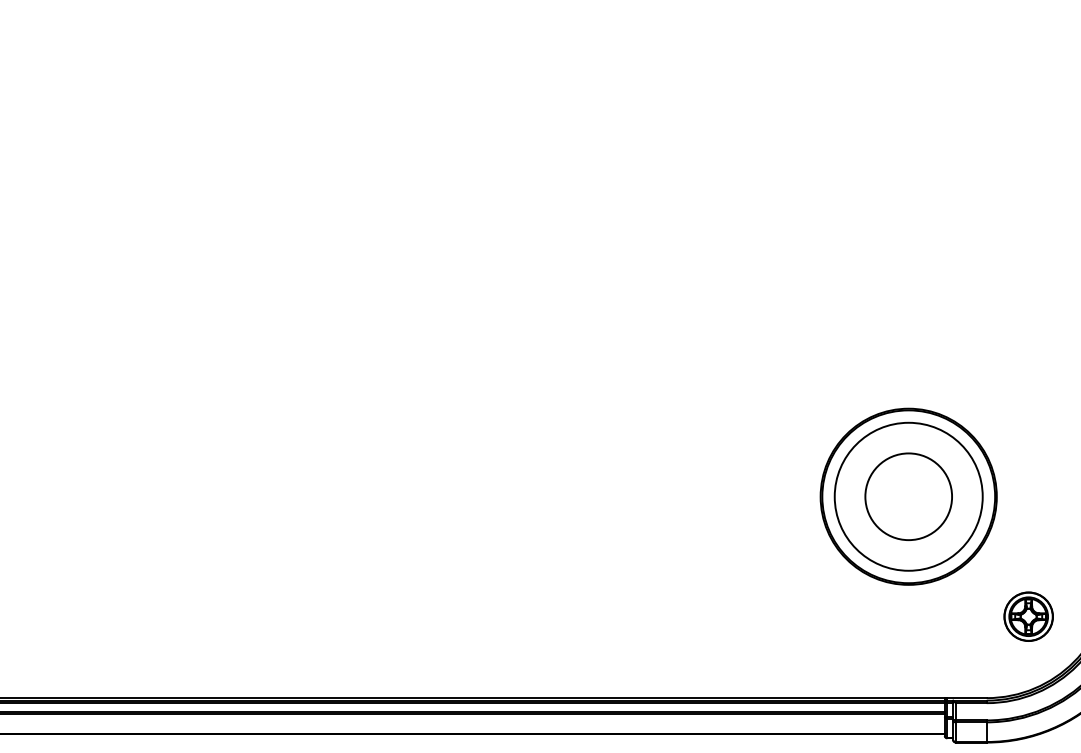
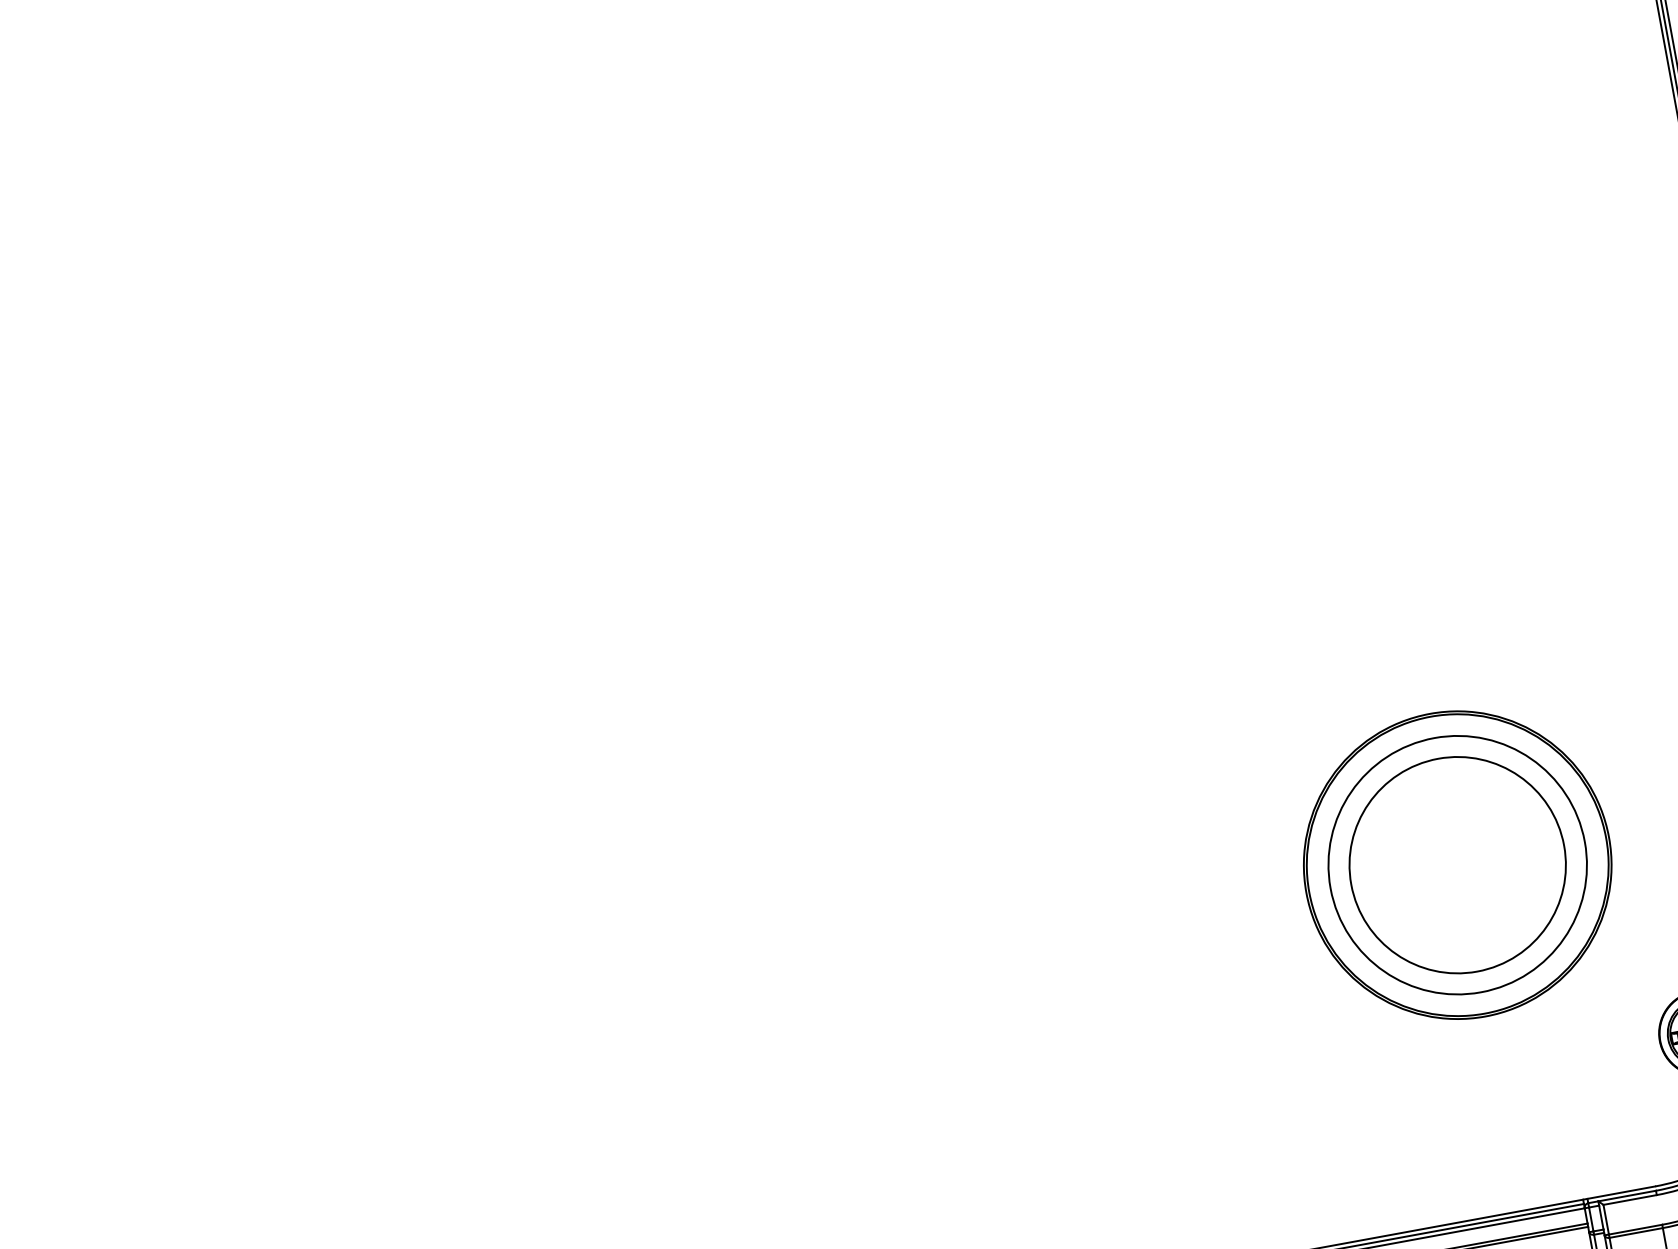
circle: (908, 496) -> (1457, 864), size x1.43

